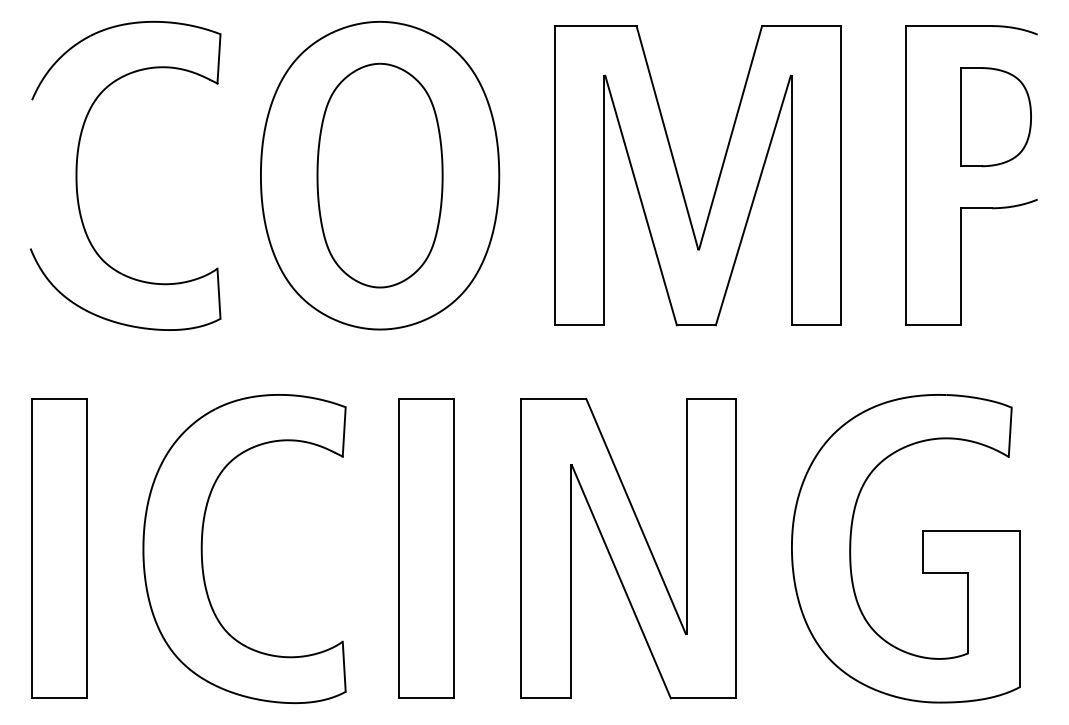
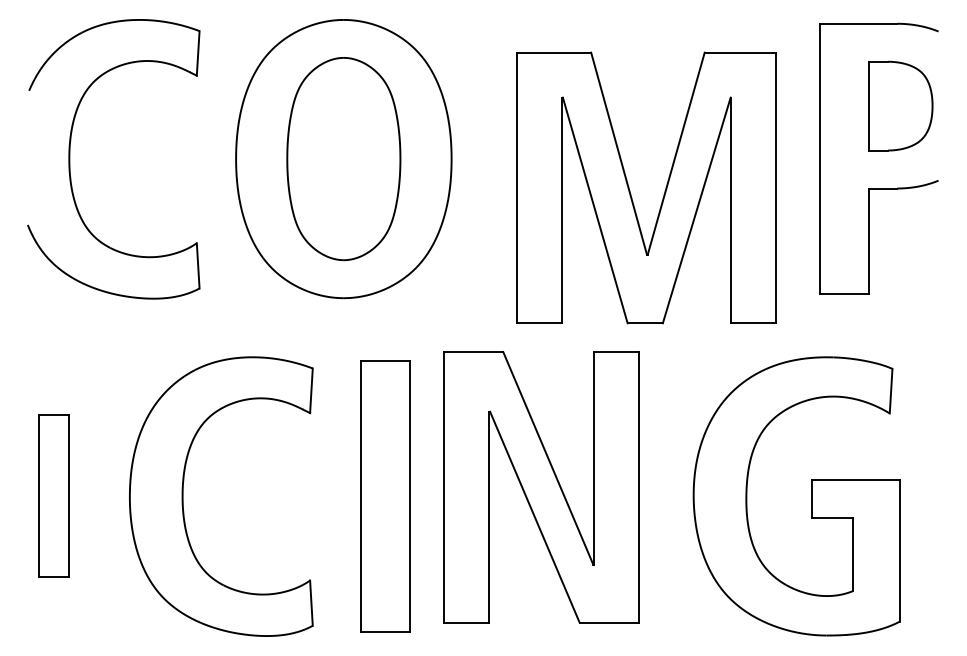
part: (680, 180) -> (630, 192), moved
part: (59, 548) -> (53, 496), size x0.6
part: (628, 548) -> (541, 487), moved
part: (922, 548) -> (811, 496), moved

